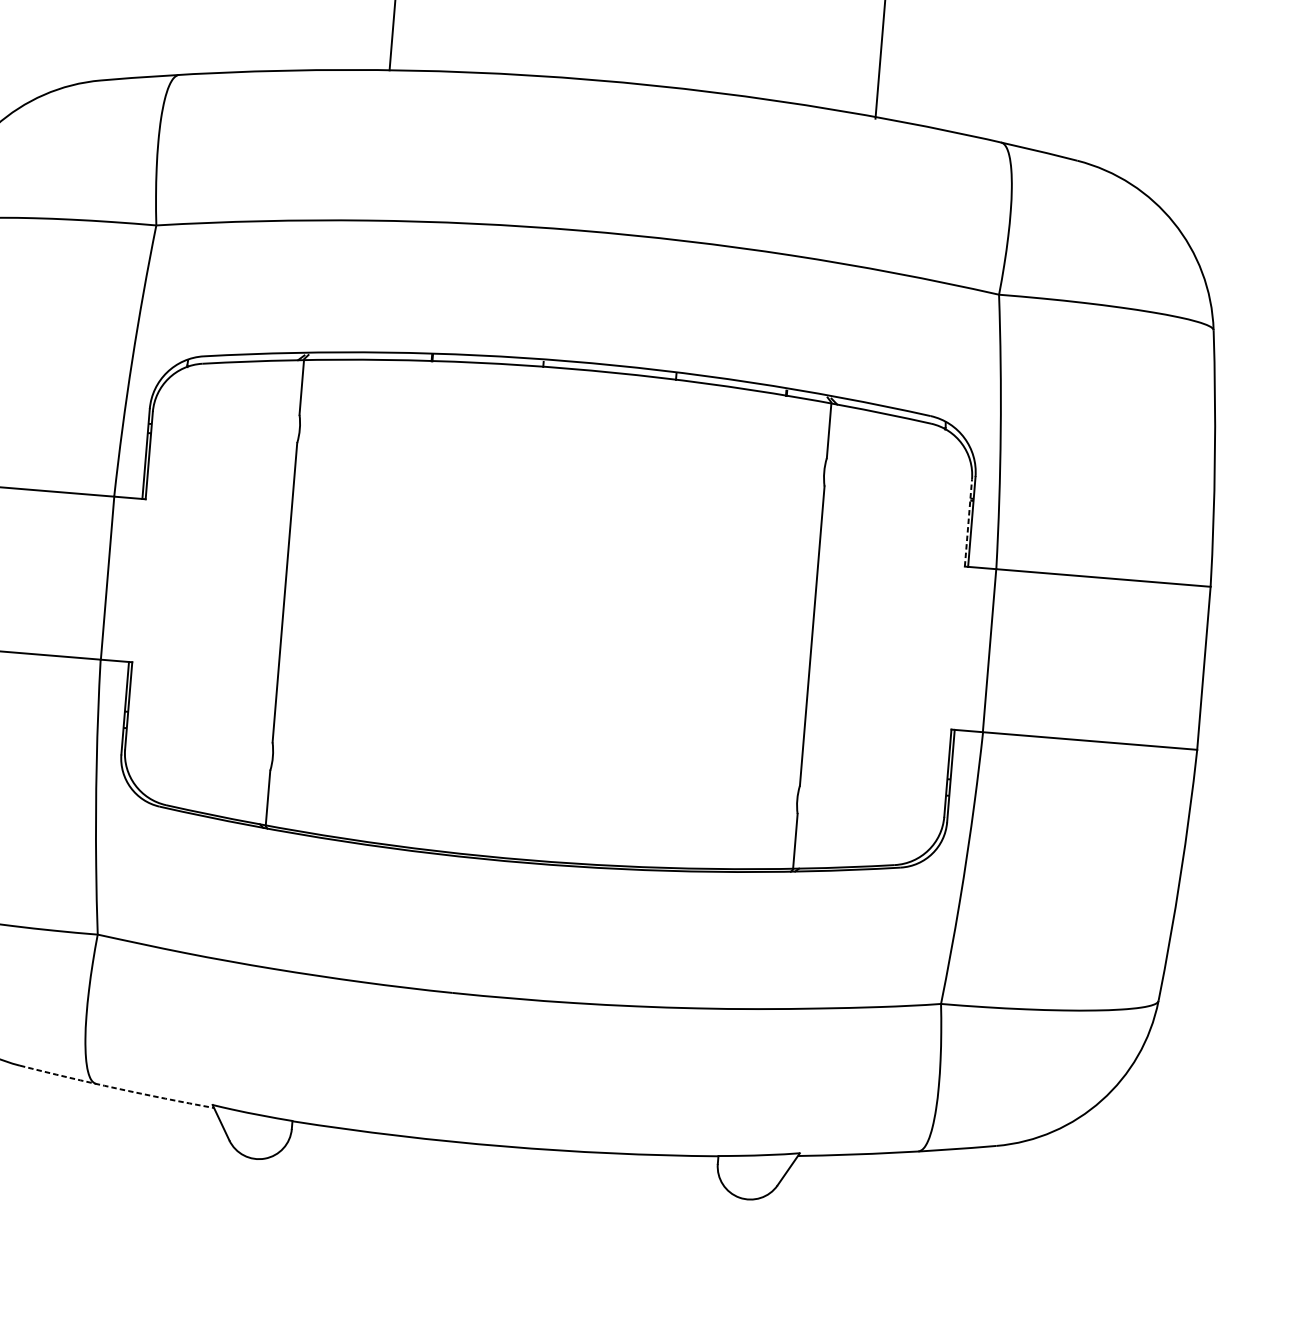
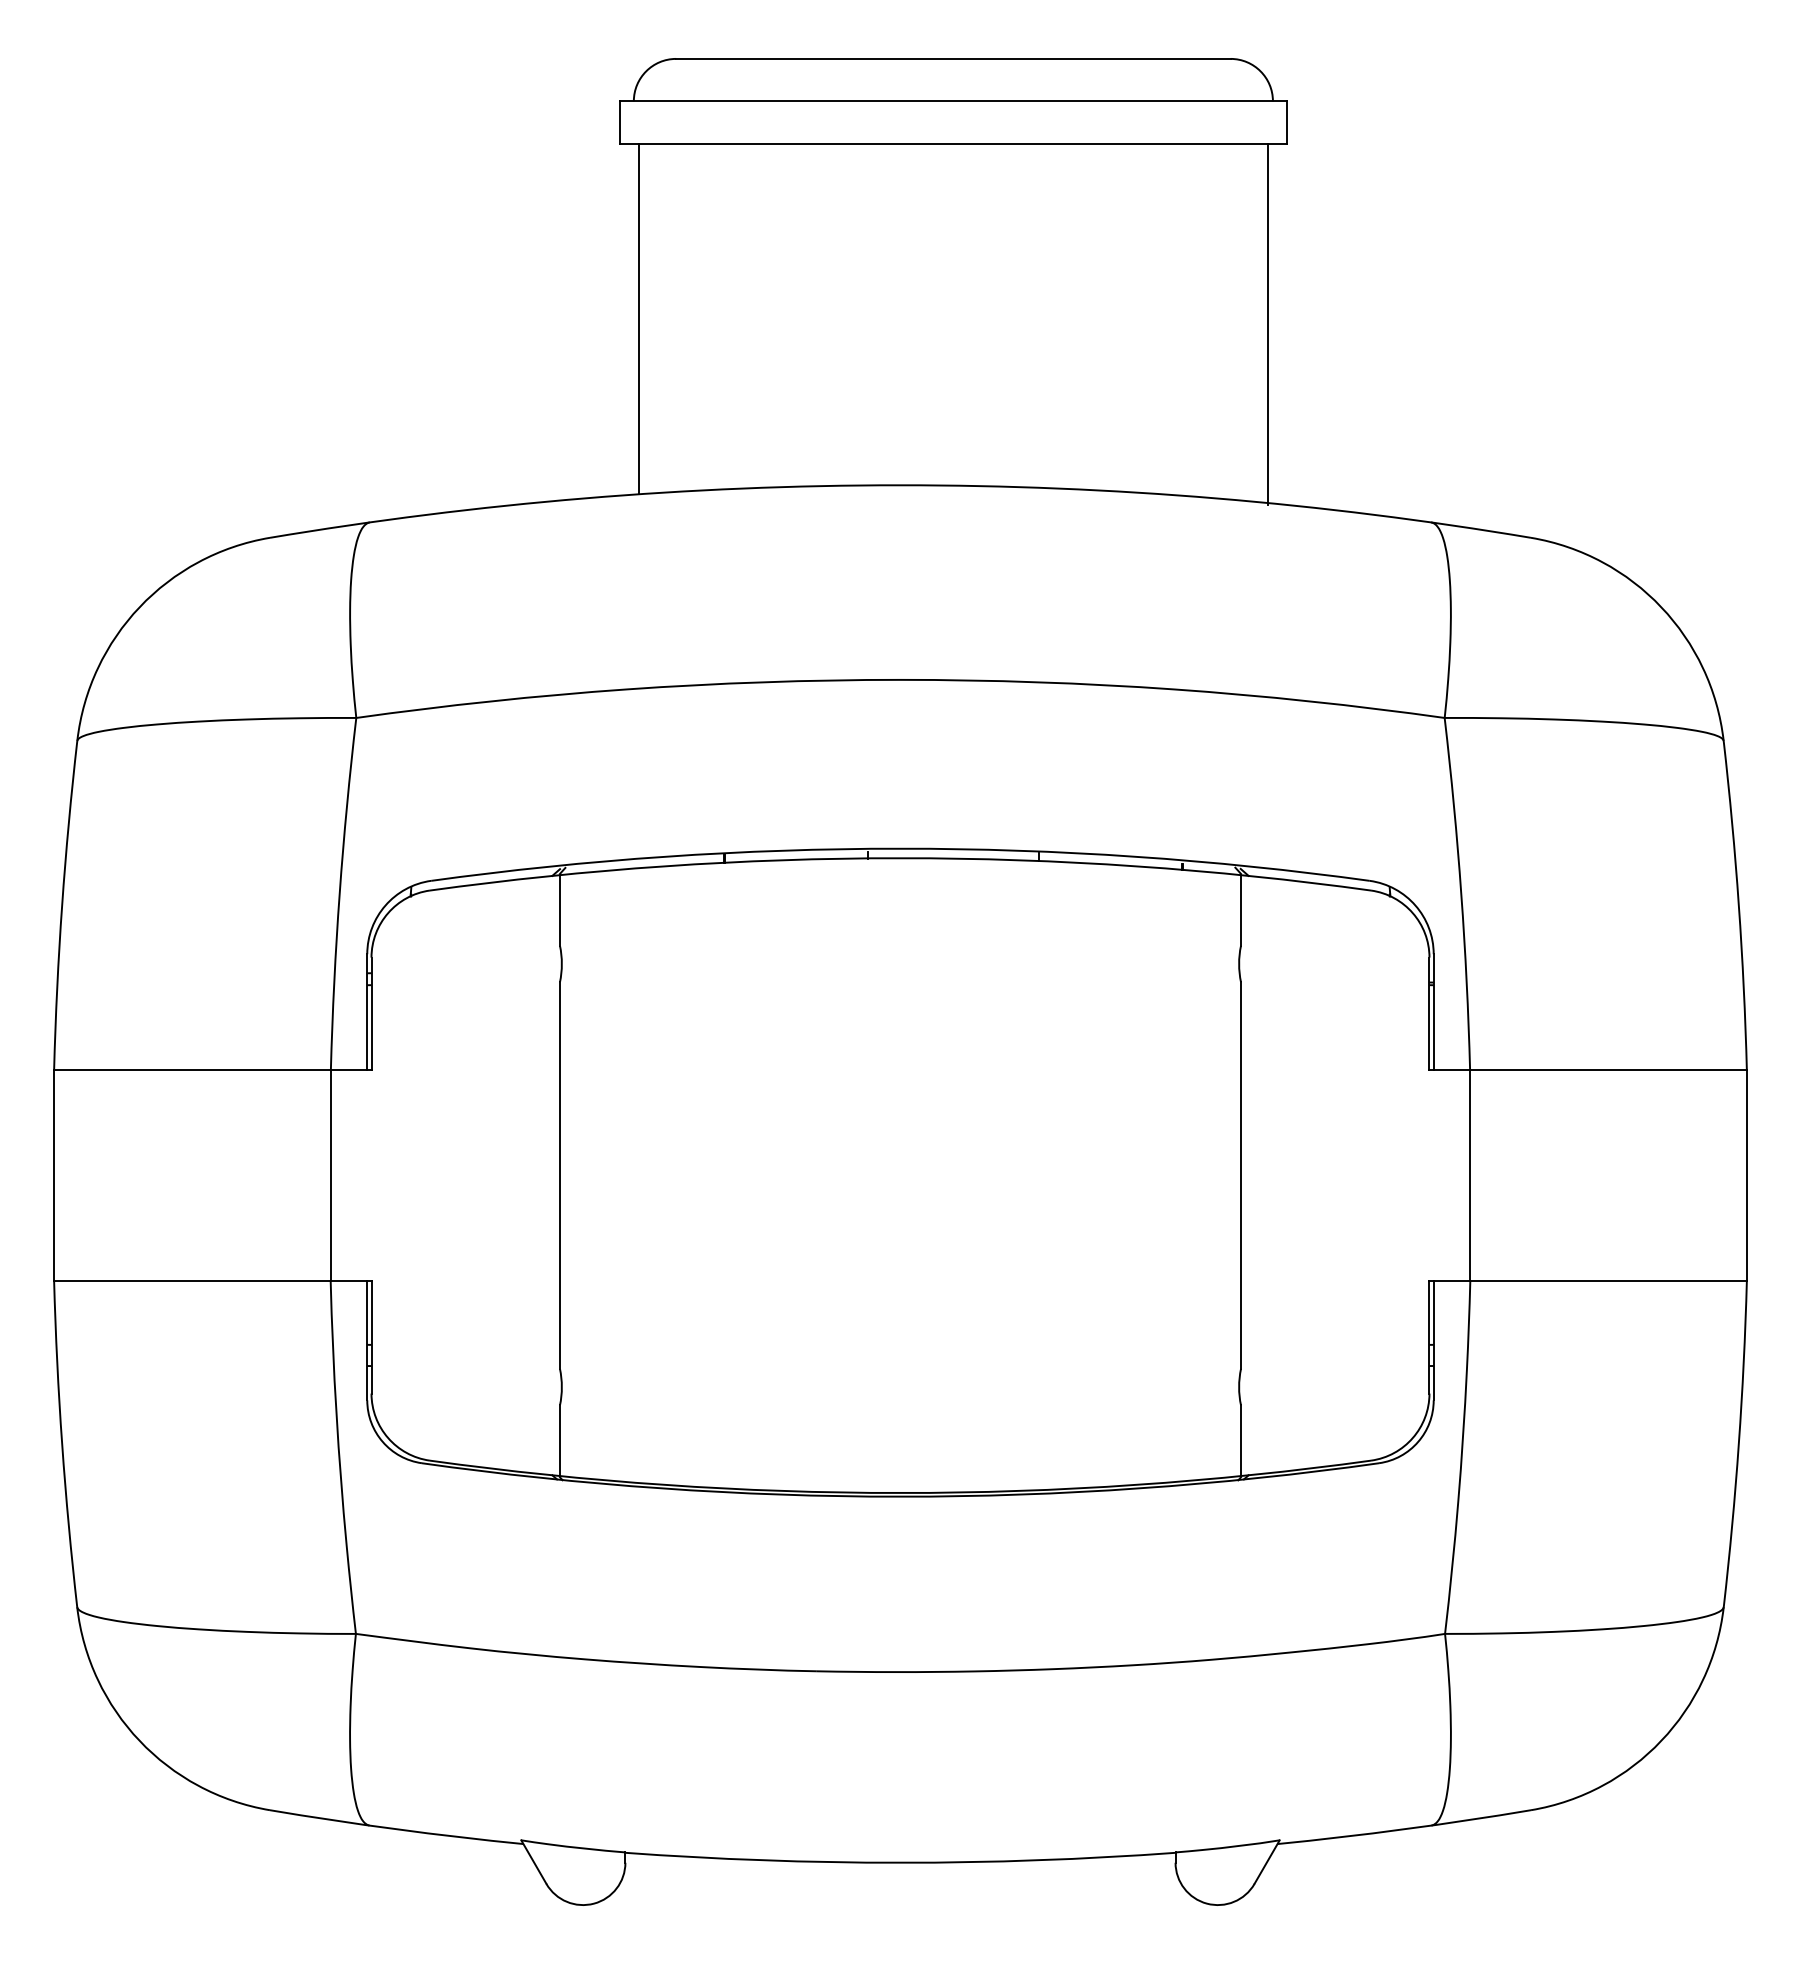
line: (968, 522) -> (1429, 1013), dashed -> solid
arc: (116, 1088) -> (396, 1829), dashed -> solid

